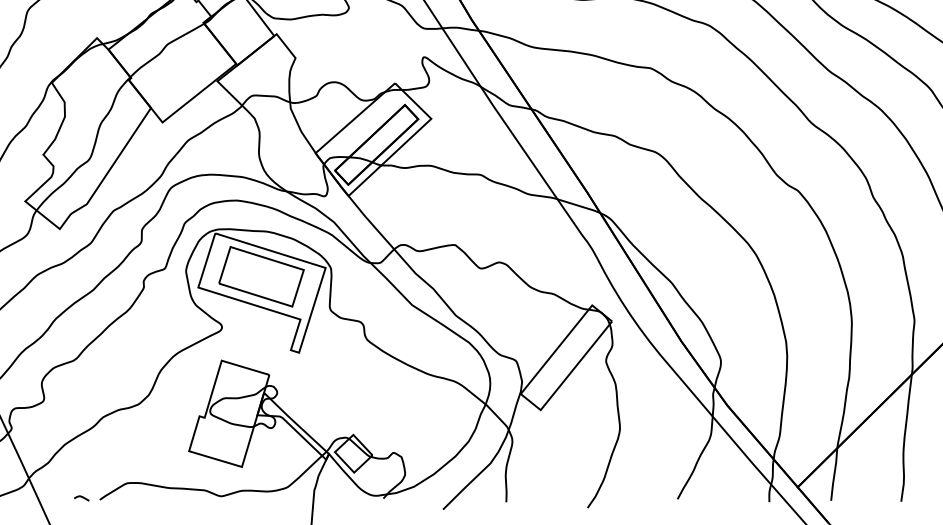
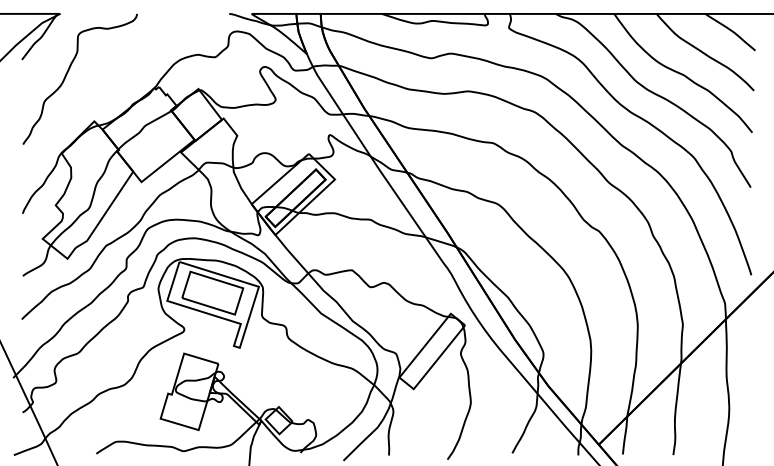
curve: (80, 498) -> (82, 452), removed

